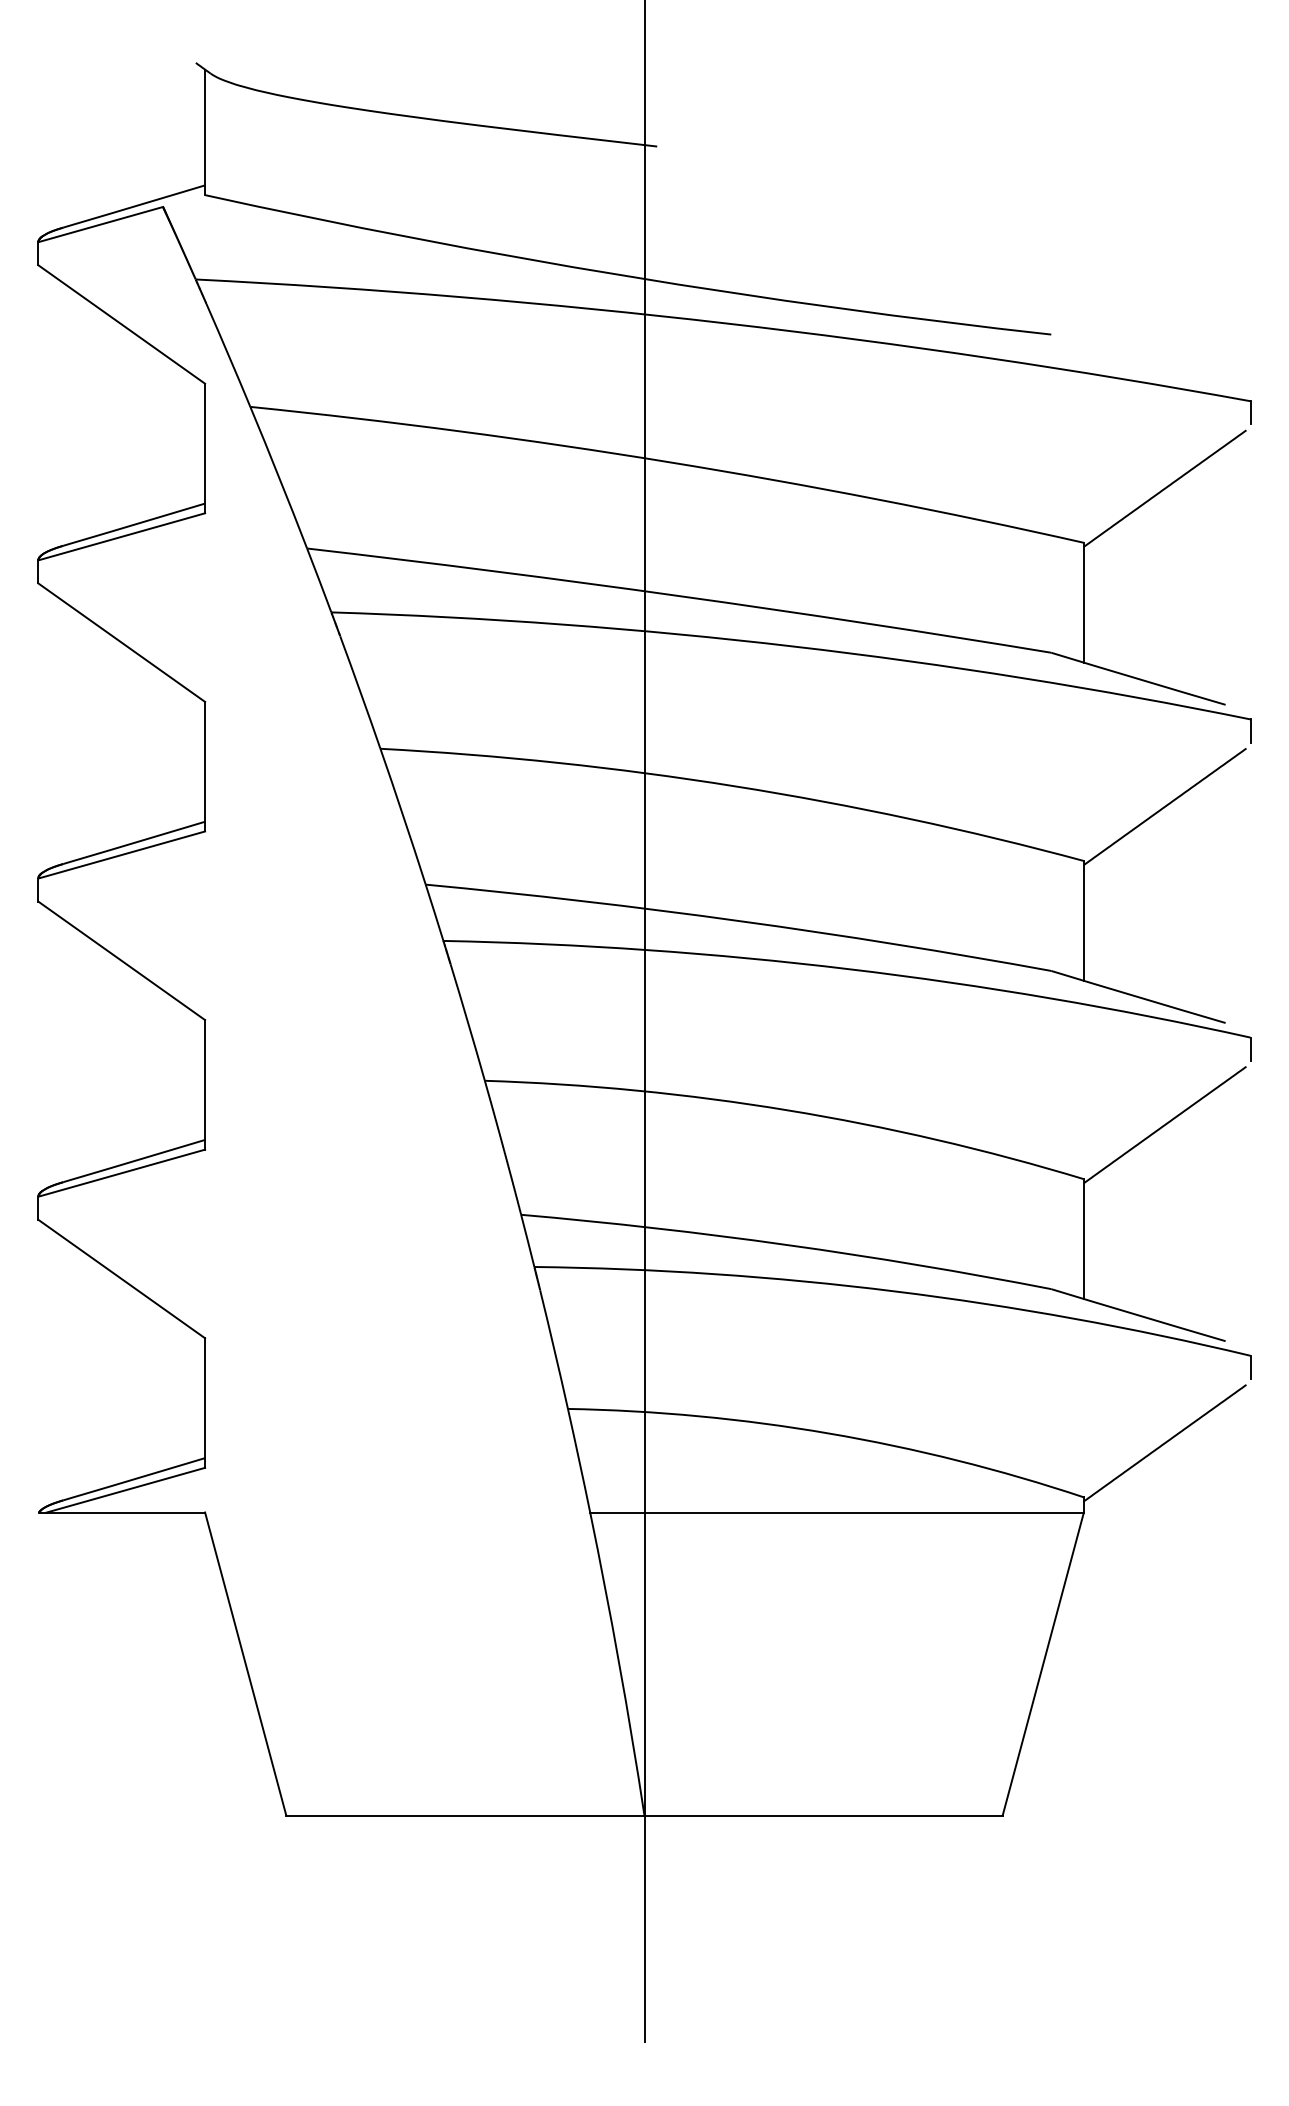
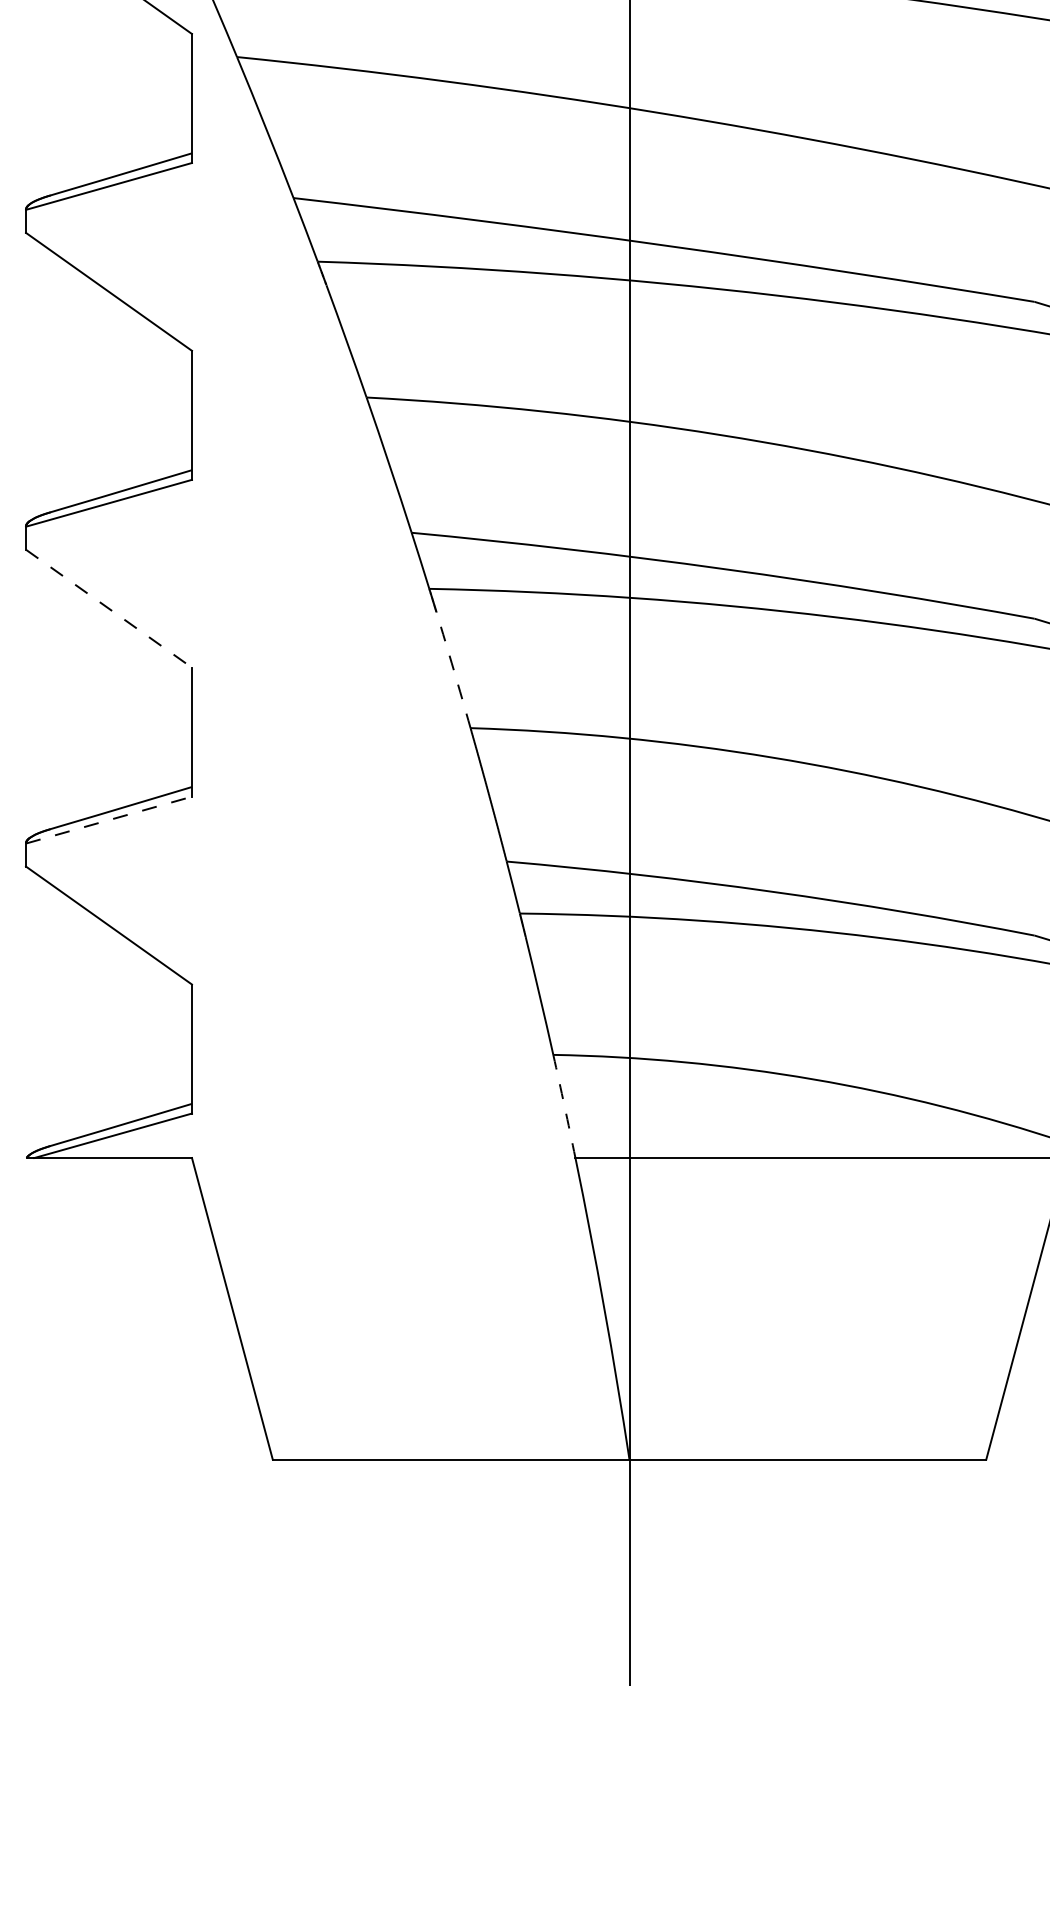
line: (122, 961) -> (109, 609), solid -> dashed
arc: (468, 1022) -> (454, 670), solid -> dashed
line: (121, 1173) -> (108, 820), solid -> dashed
arc: (579, 1460) -> (564, 1106), solid -> dashed

